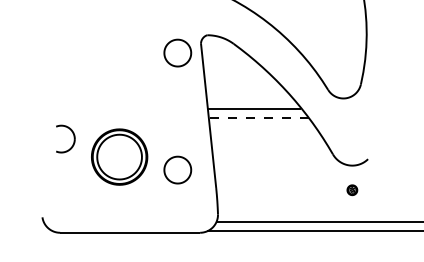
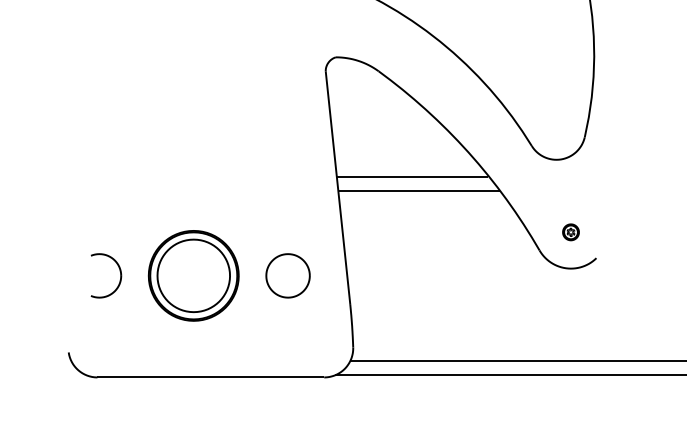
part: (177, 52) -> (287, 85), removed
line: (258, 117) -> (418, 190), dashed -> solid
part: (73, 138) -> (119, 274), moved
part: (119, 156) -> (193, 274), moved
part: (352, 190) -> (571, 232), moved

